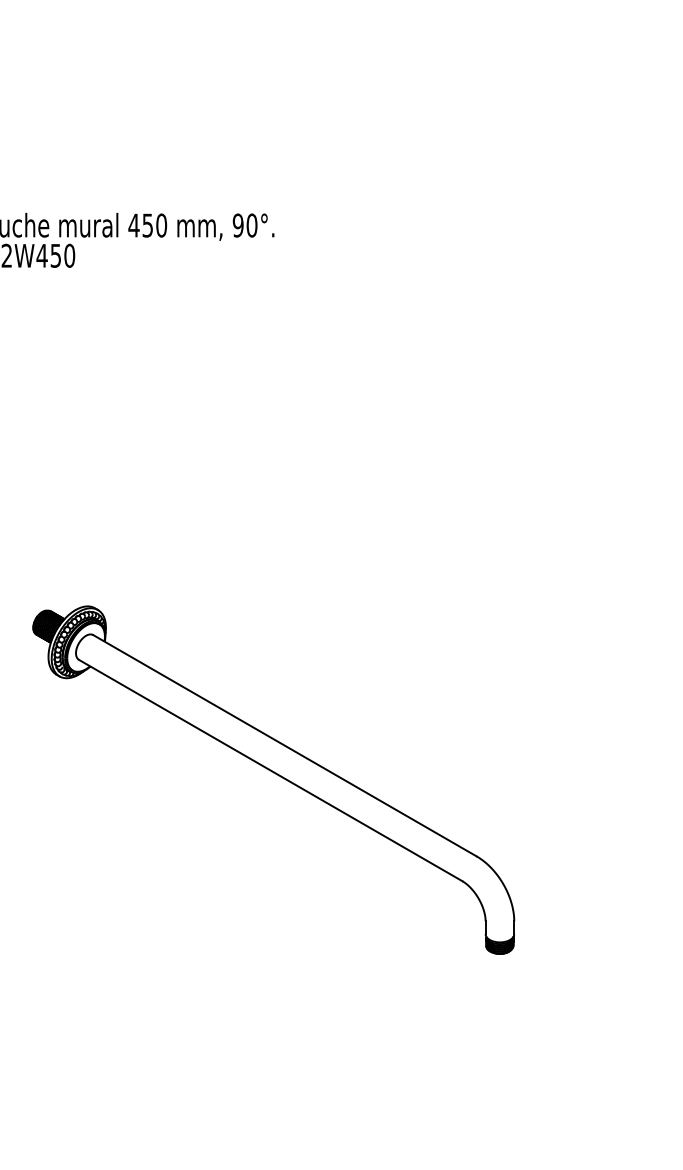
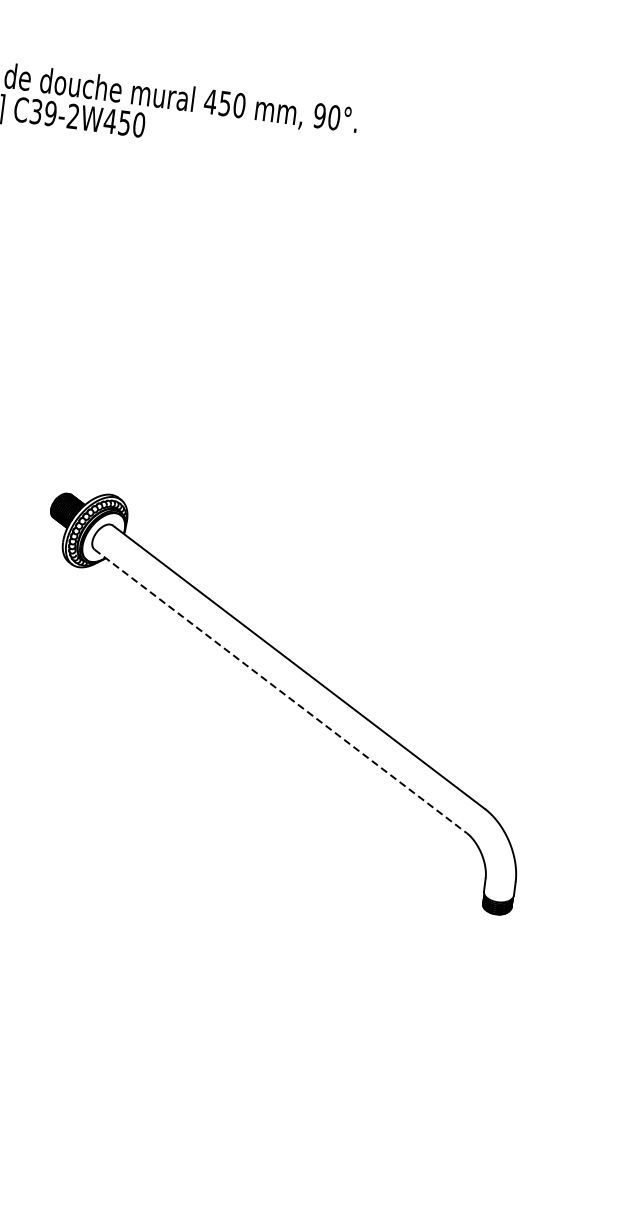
line: (271, 770) -> (281, 691), solid -> dashed

